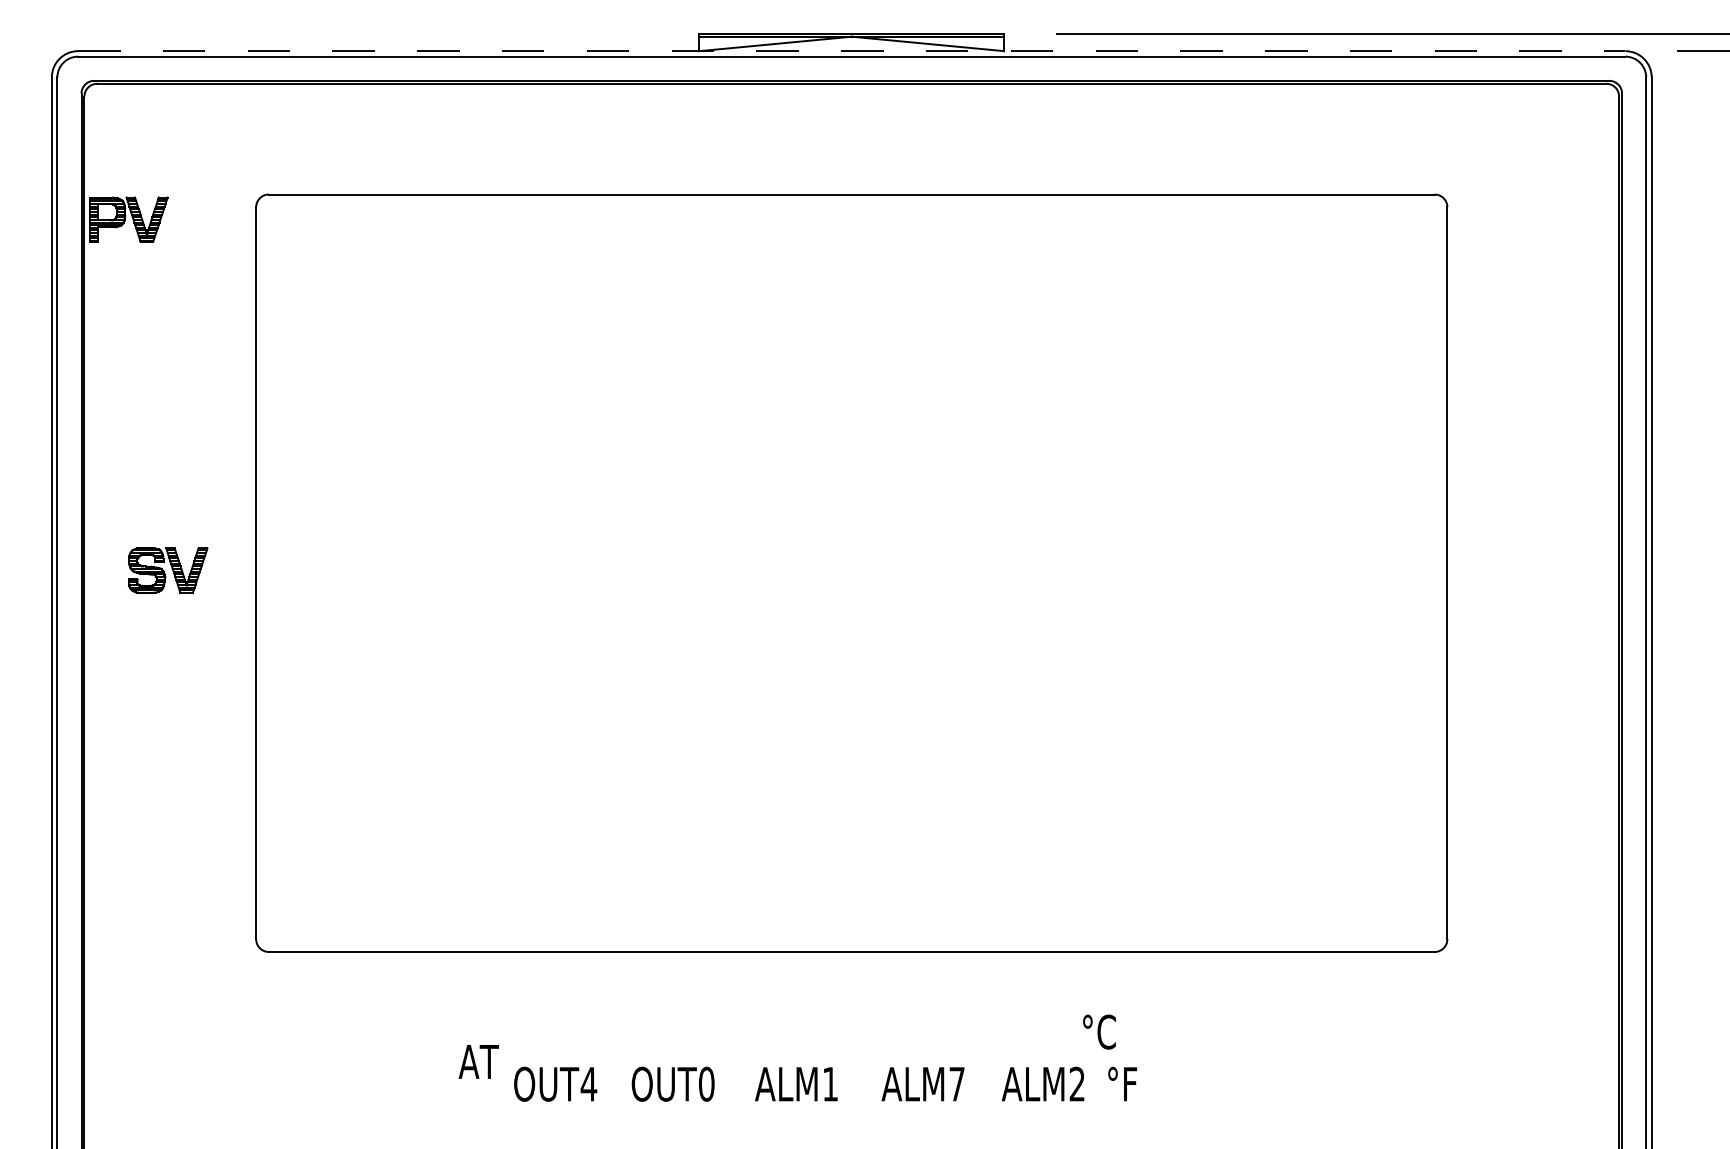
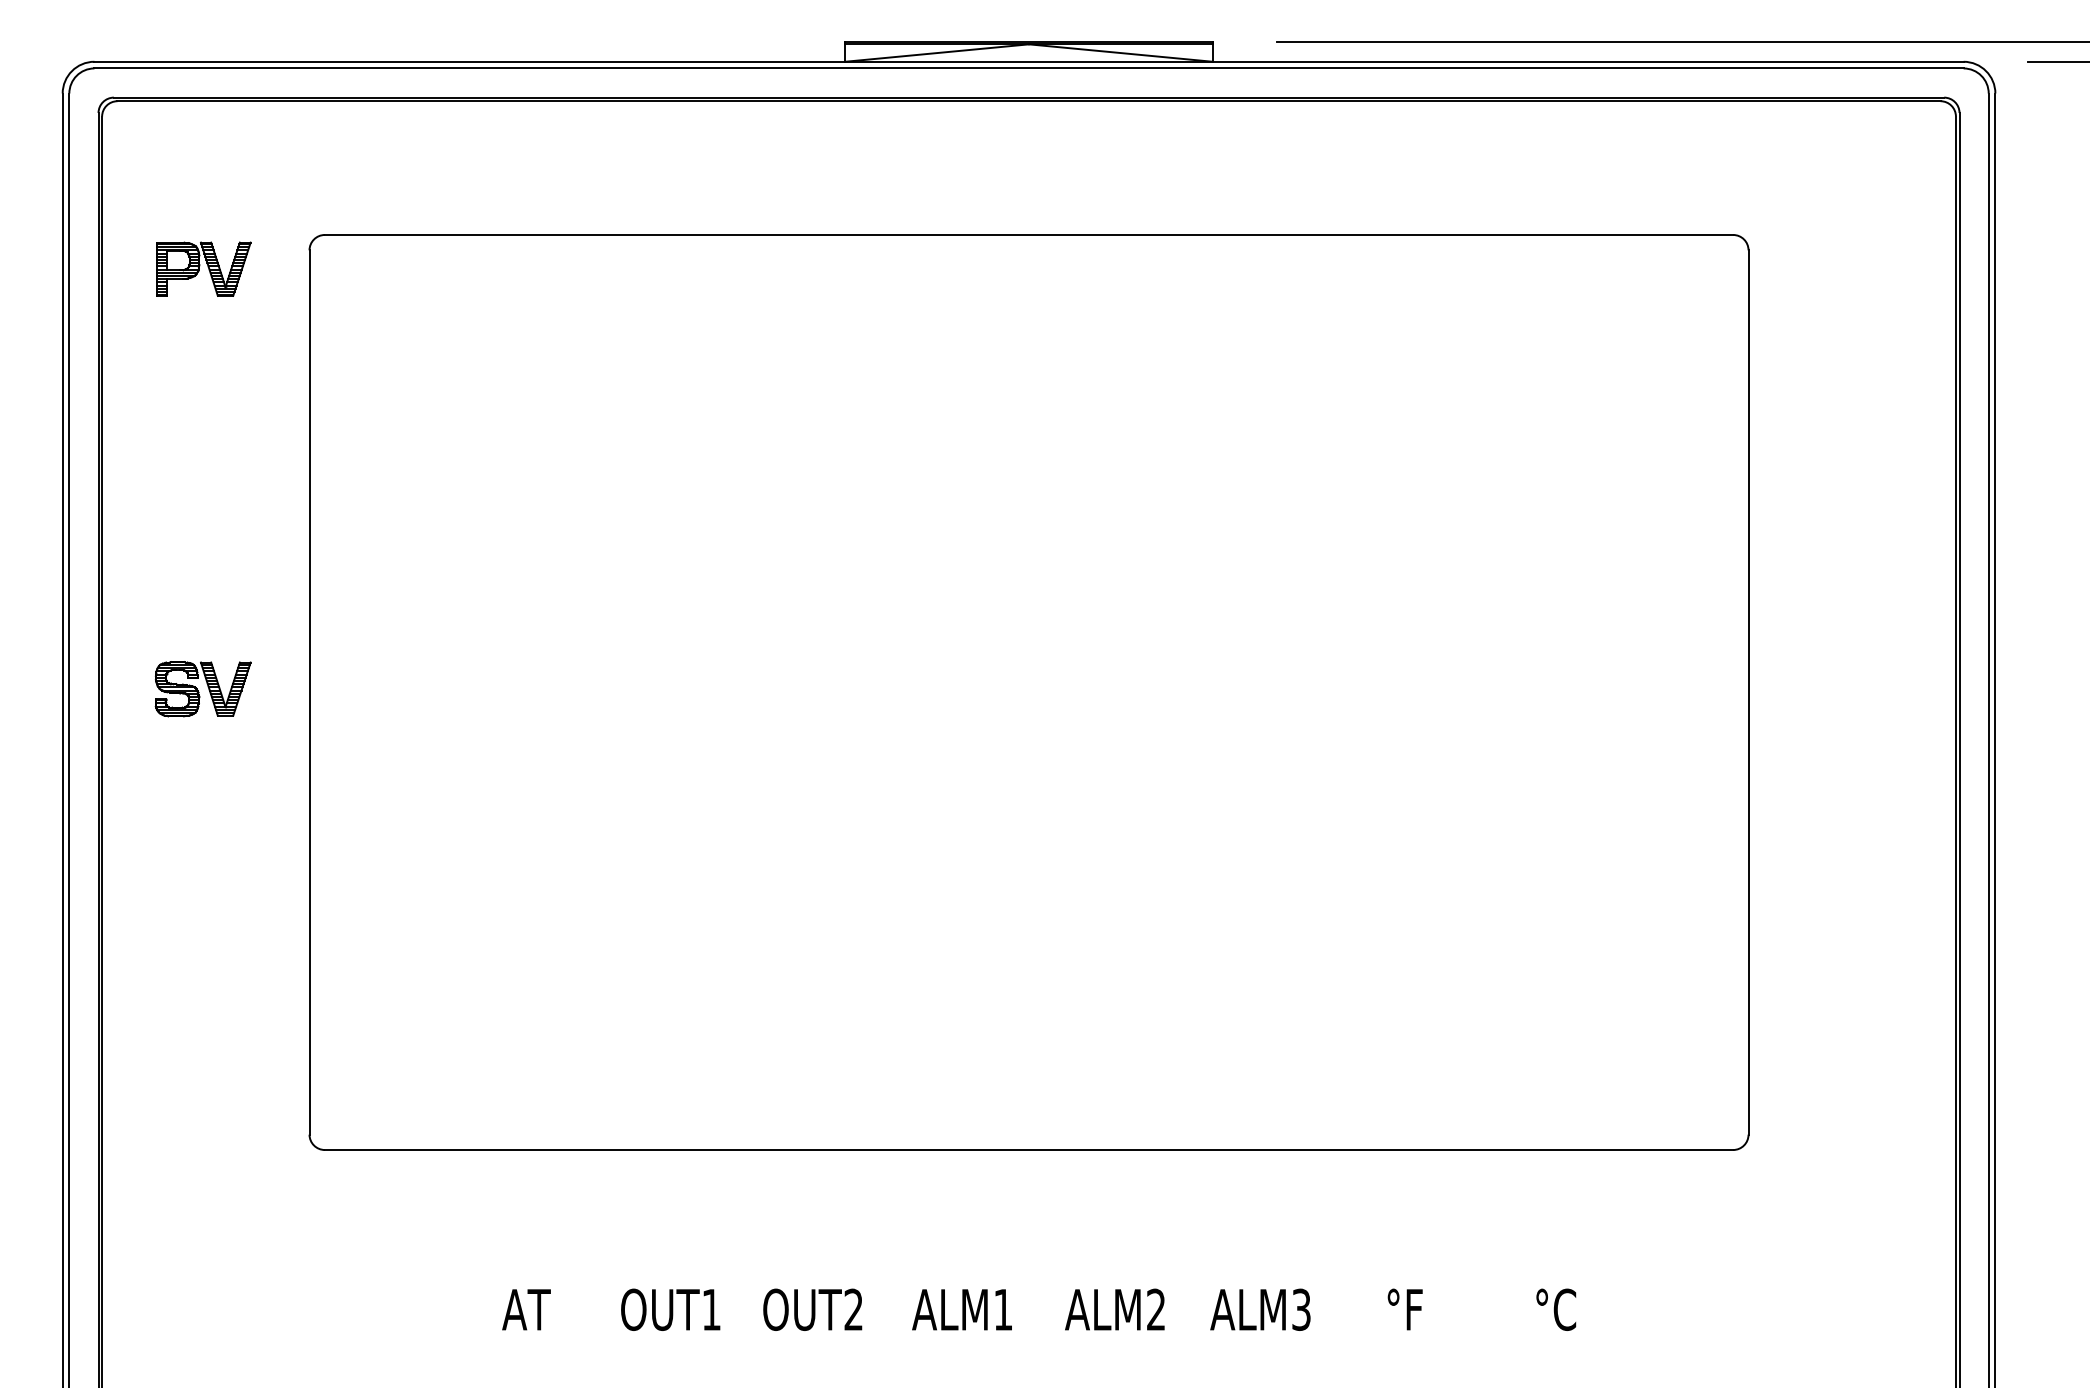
line: (852, 50) -> (1029, 61), dashed -> solid
part: (128, 218) -> (203, 268), moved
text: (1099, 1031) -> (1556, 1309), moved
text: (478, 1061) -> (526, 1309), moved
text: (588, 1084) -> (711, 1309), OUT4 -> OUT1
text: (706, 1084) -> (853, 1309), OUT0 -> OUT2
text: (957, 1084) -> (1156, 1309), ALM7 -> ALM2
text: (1077, 1084) -> (1301, 1309), ALM2 -> ALM3
text: (1122, 1084) -> (1404, 1309), moved

